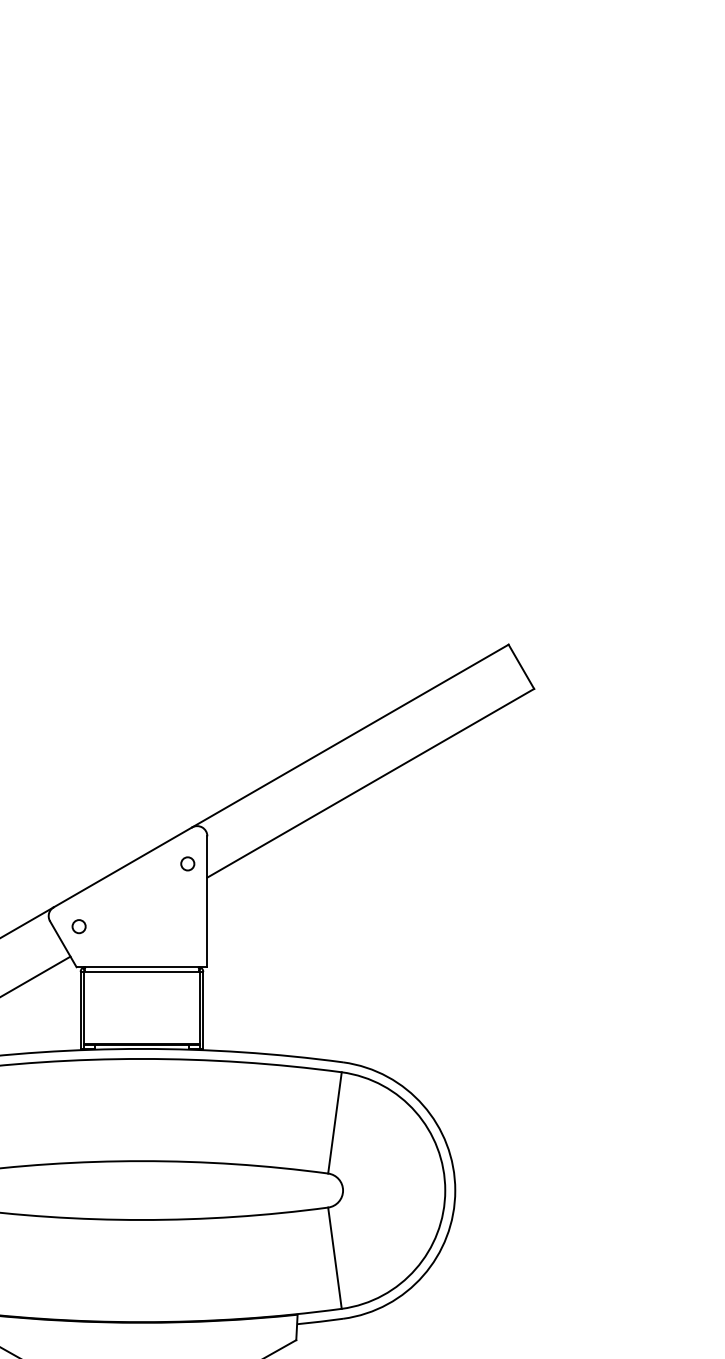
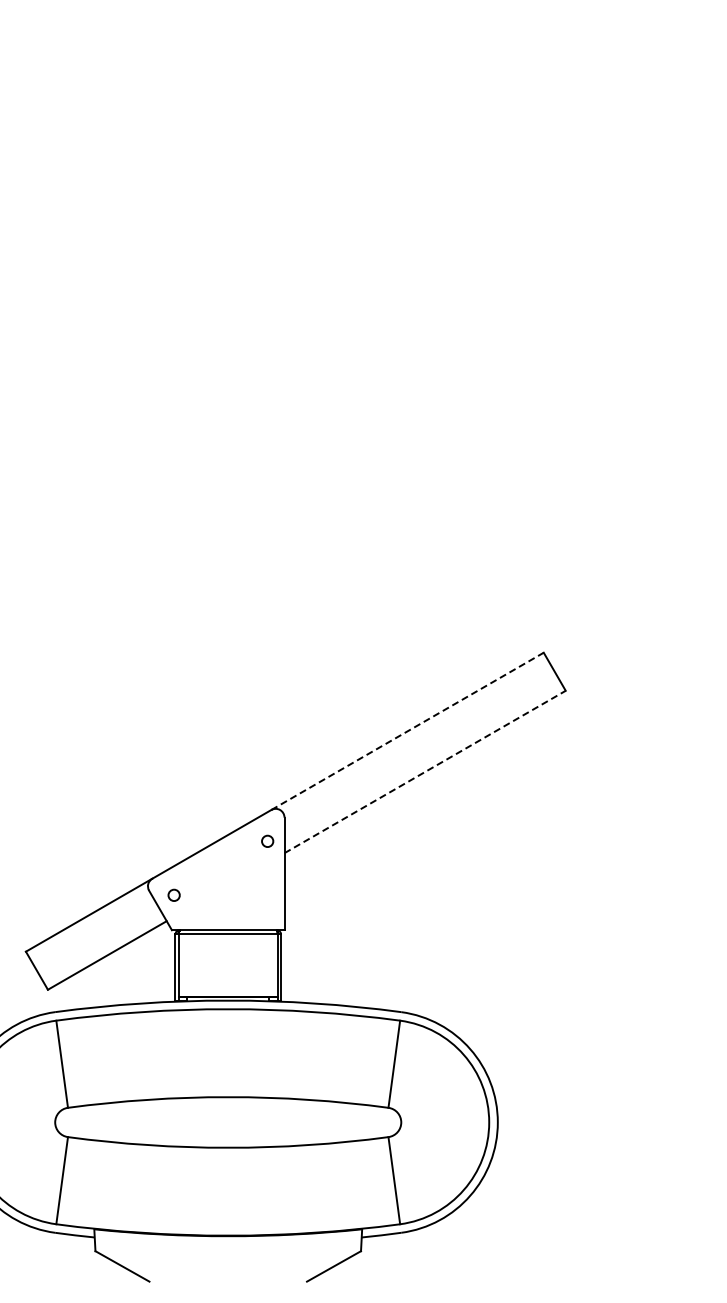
line: (350, 736) -> (407, 731), solid -> dashed
line: (371, 782) -> (425, 771), solid -> dashed

